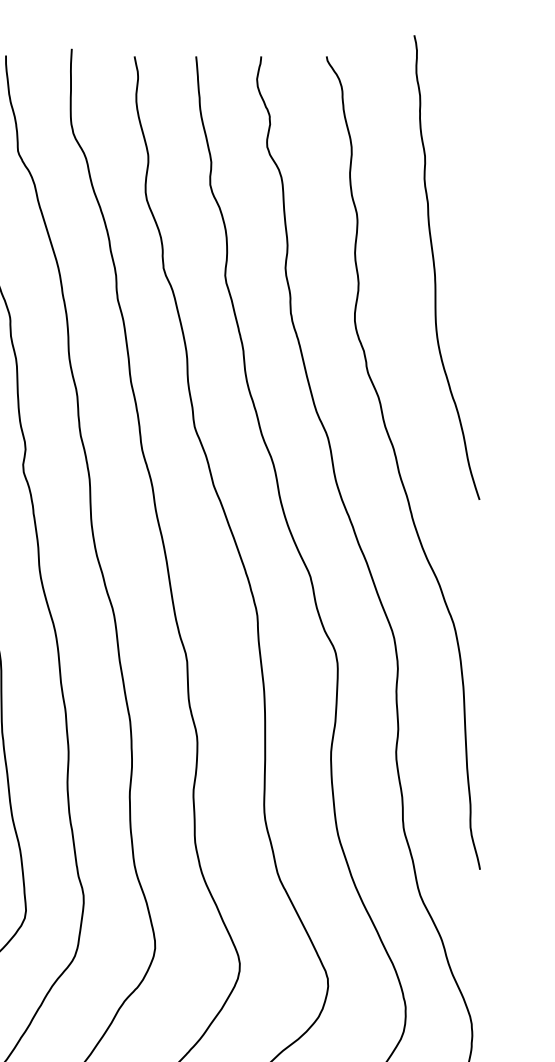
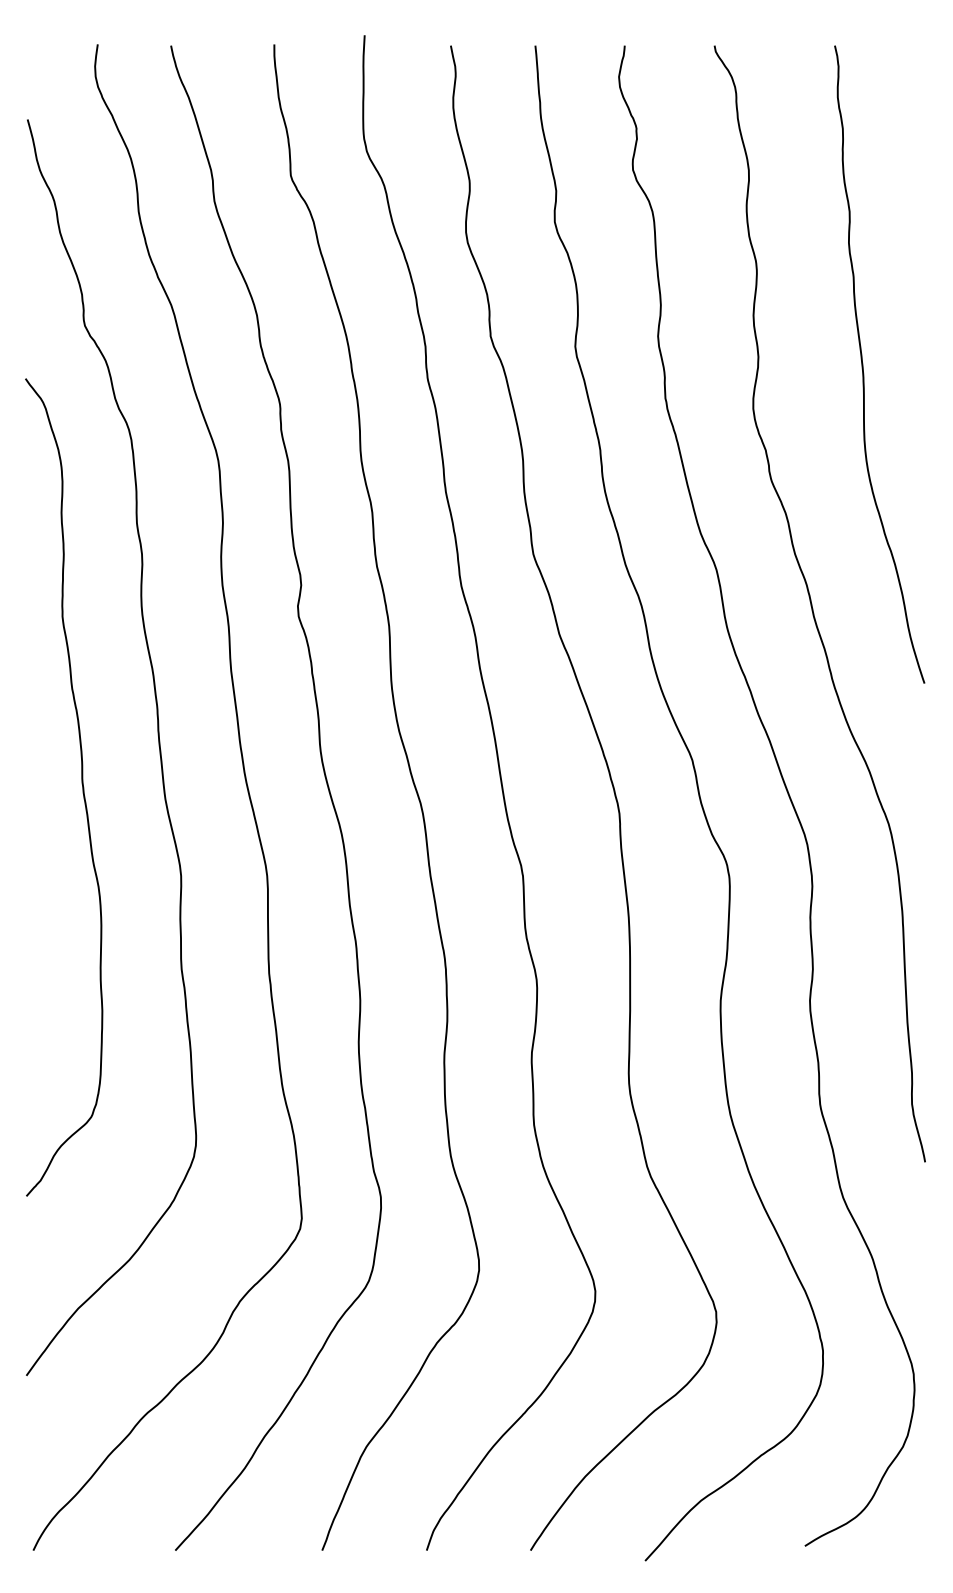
curve: (435, 267) -> (863, 364), moved

